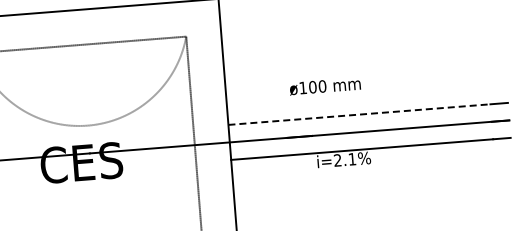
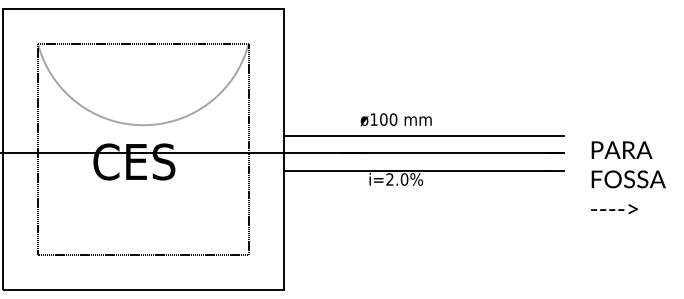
text: (324, 86) -> (395, 119), moved
line: (359, 114) -> (415, 135), dashed -> solid
text: (352, 159) -> (404, 179), i=2.1% -> i=2.0%

